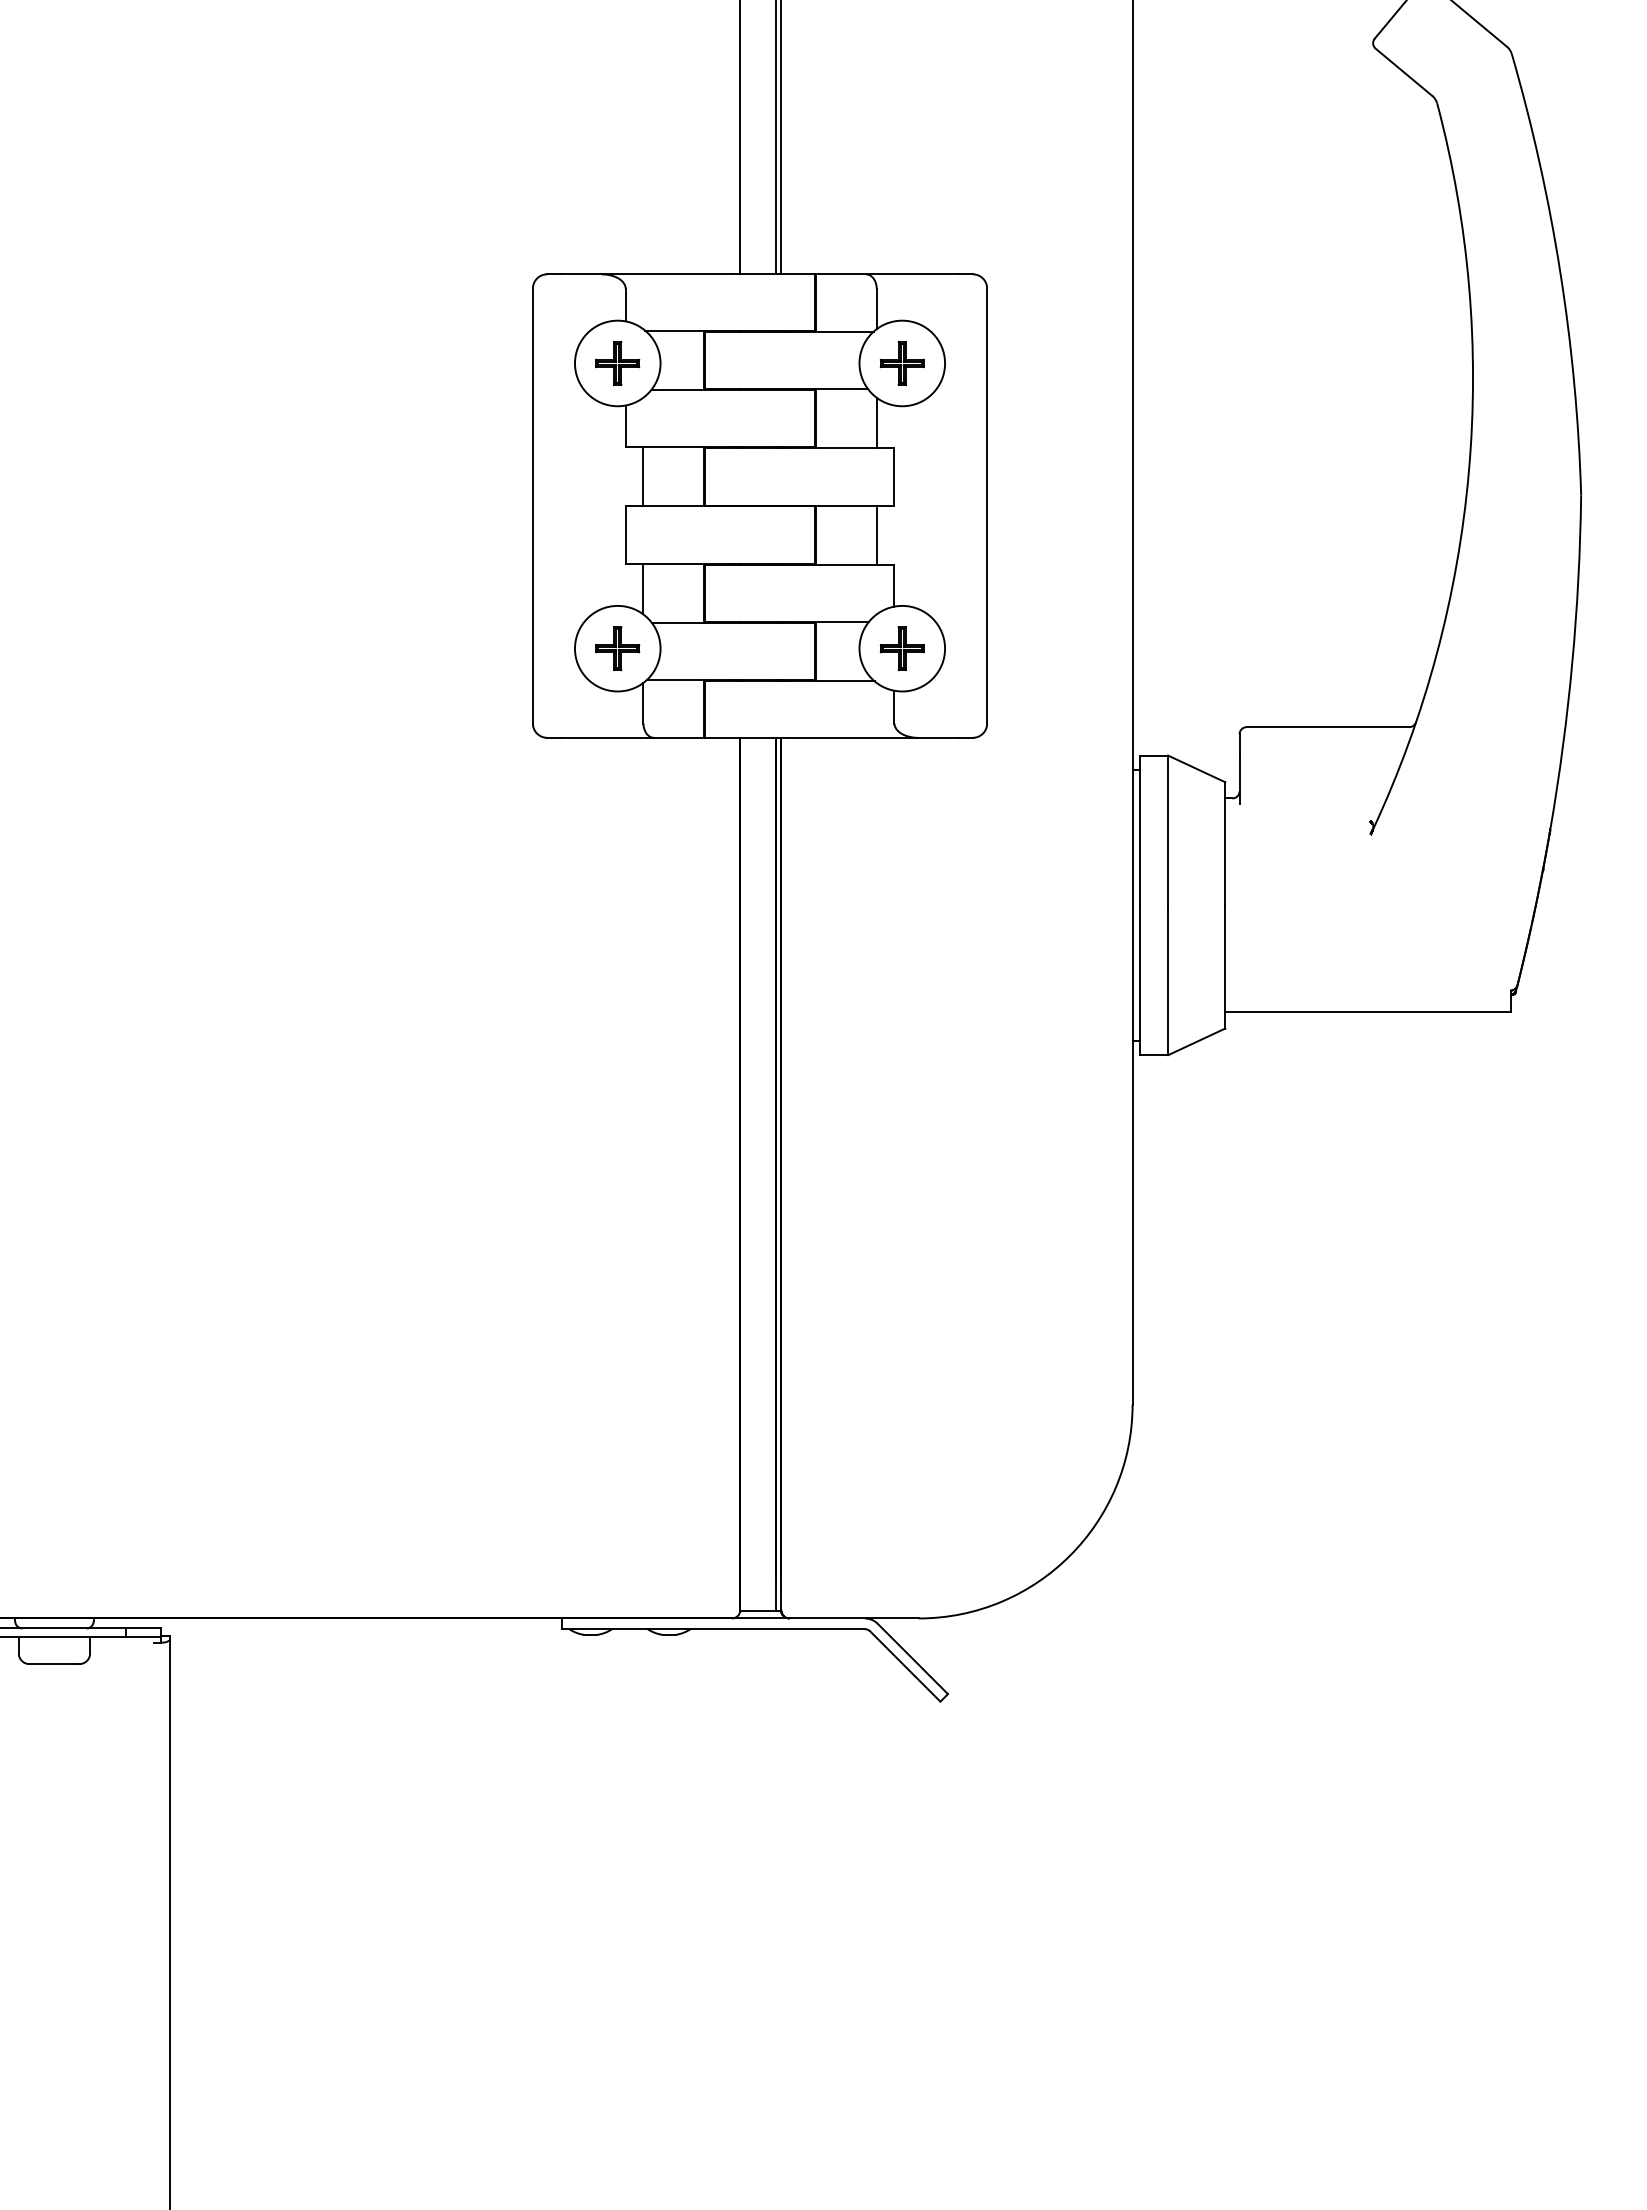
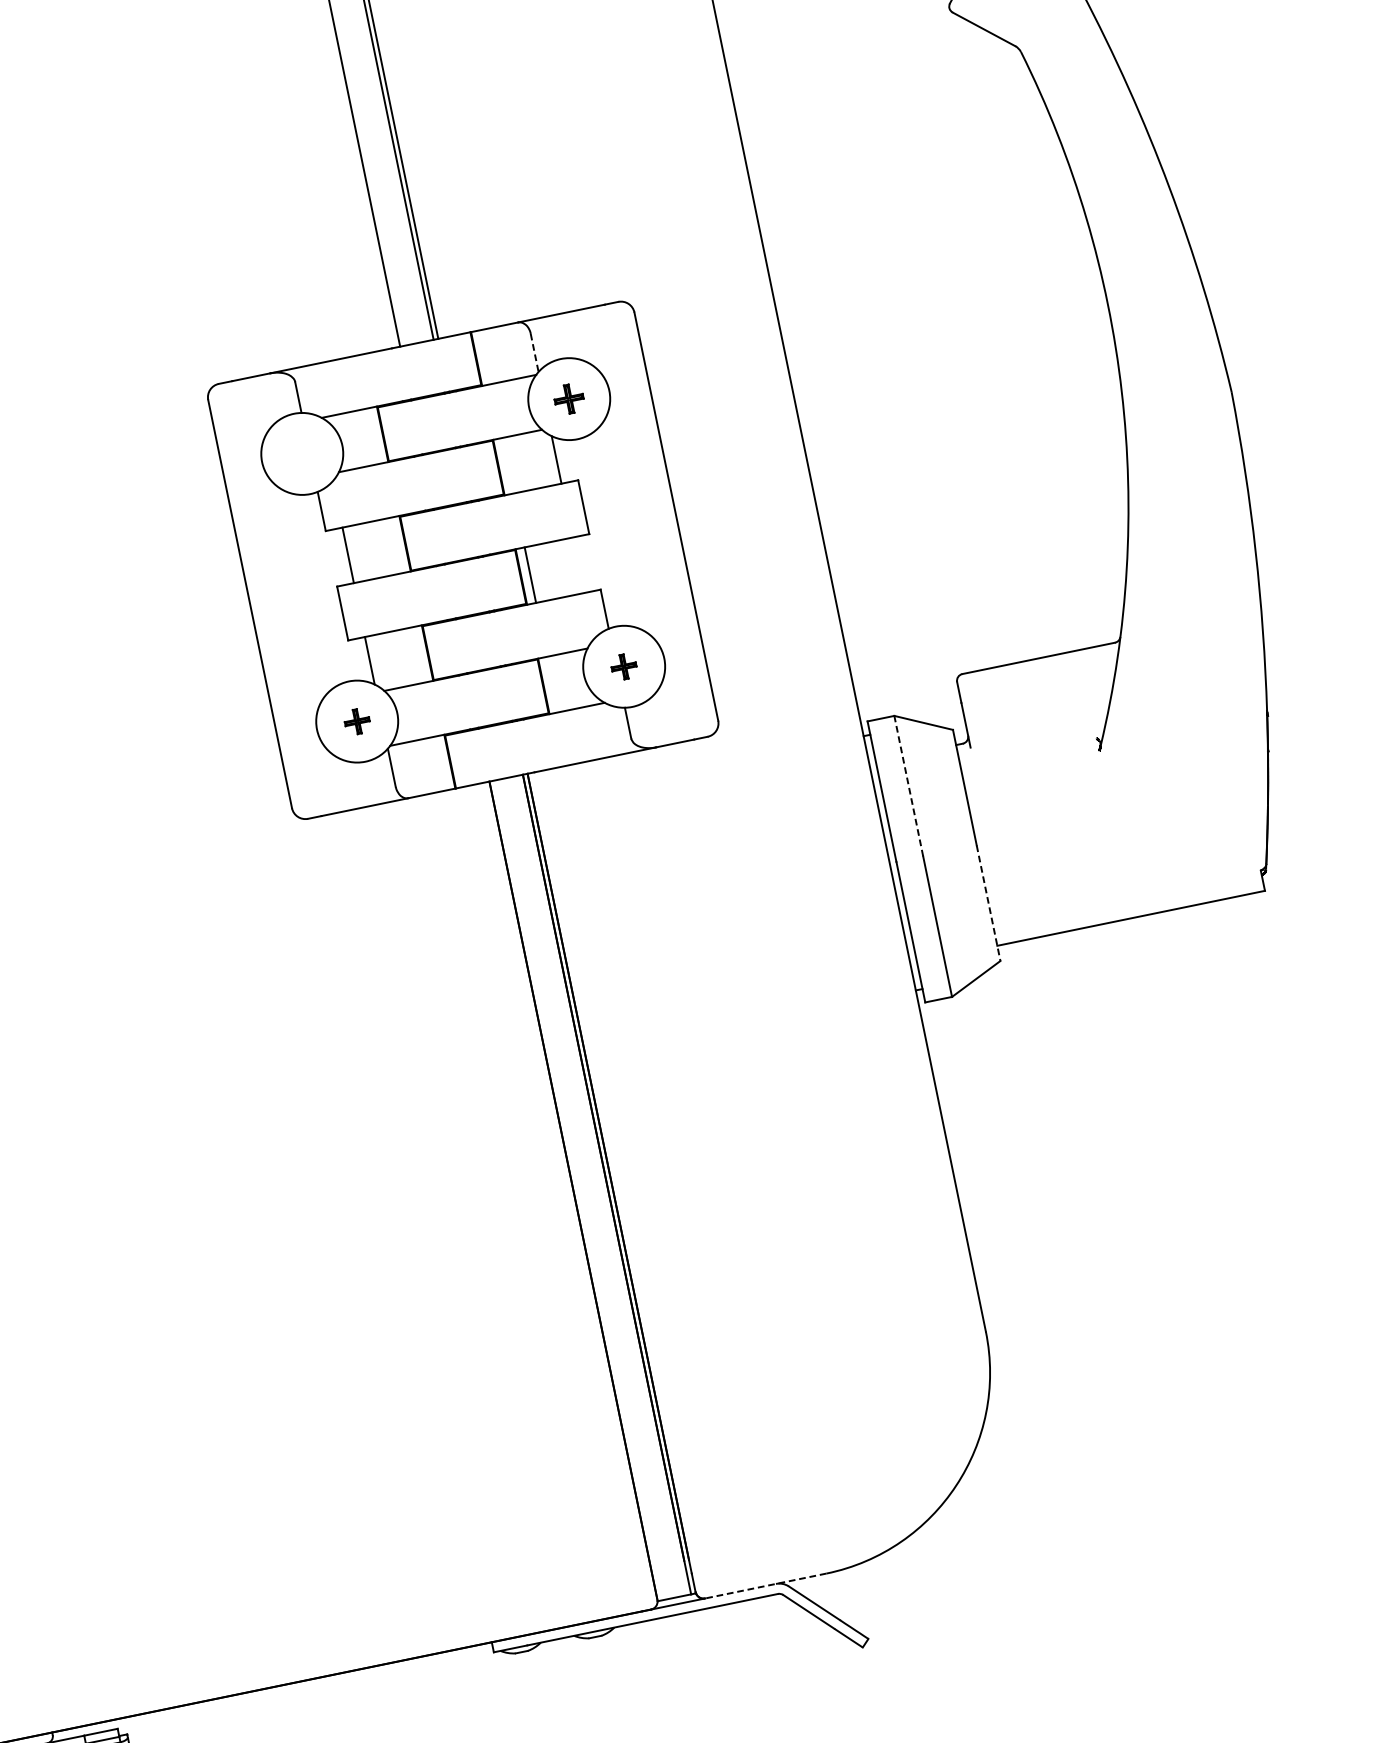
line: (876, 309) -> (534, 353), solid -> dashed
part: (617, 363) -> (302, 454), removed
part: (901, 363) -> (568, 399), size x0.7
line: (876, 534) -> (530, 574), moved
part: (617, 648) -> (356, 721), size x0.6
part: (901, 648) -> (623, 666), size x0.6
line: (1168, 830) -> (909, 786), solid -> dashed
line: (1225, 966) -> (988, 902), solid -> dashed
line: (854, 1618) -> (766, 1585), solid -> dashed

